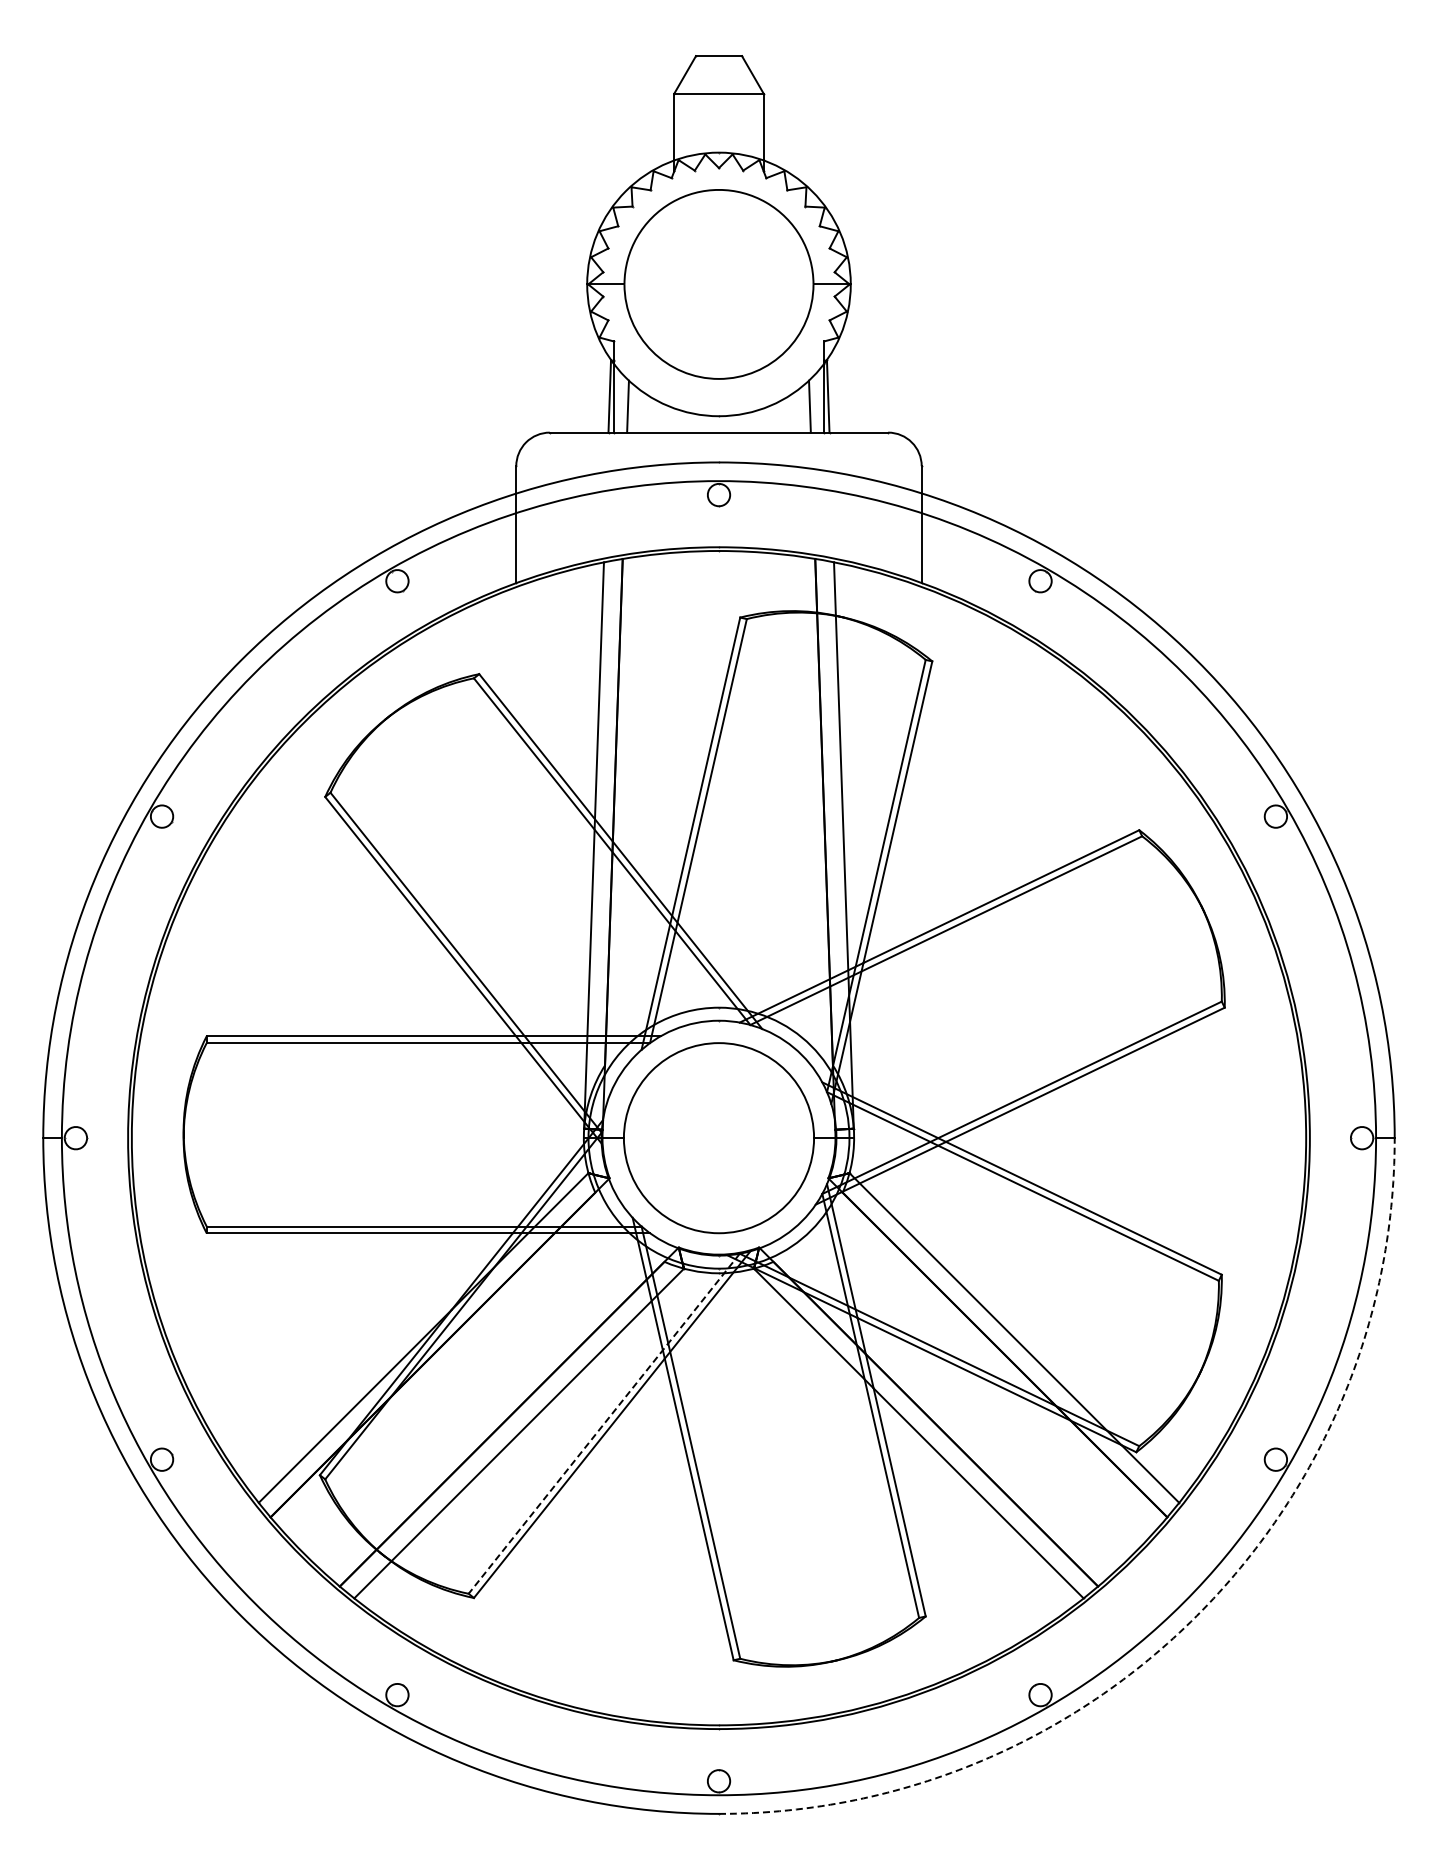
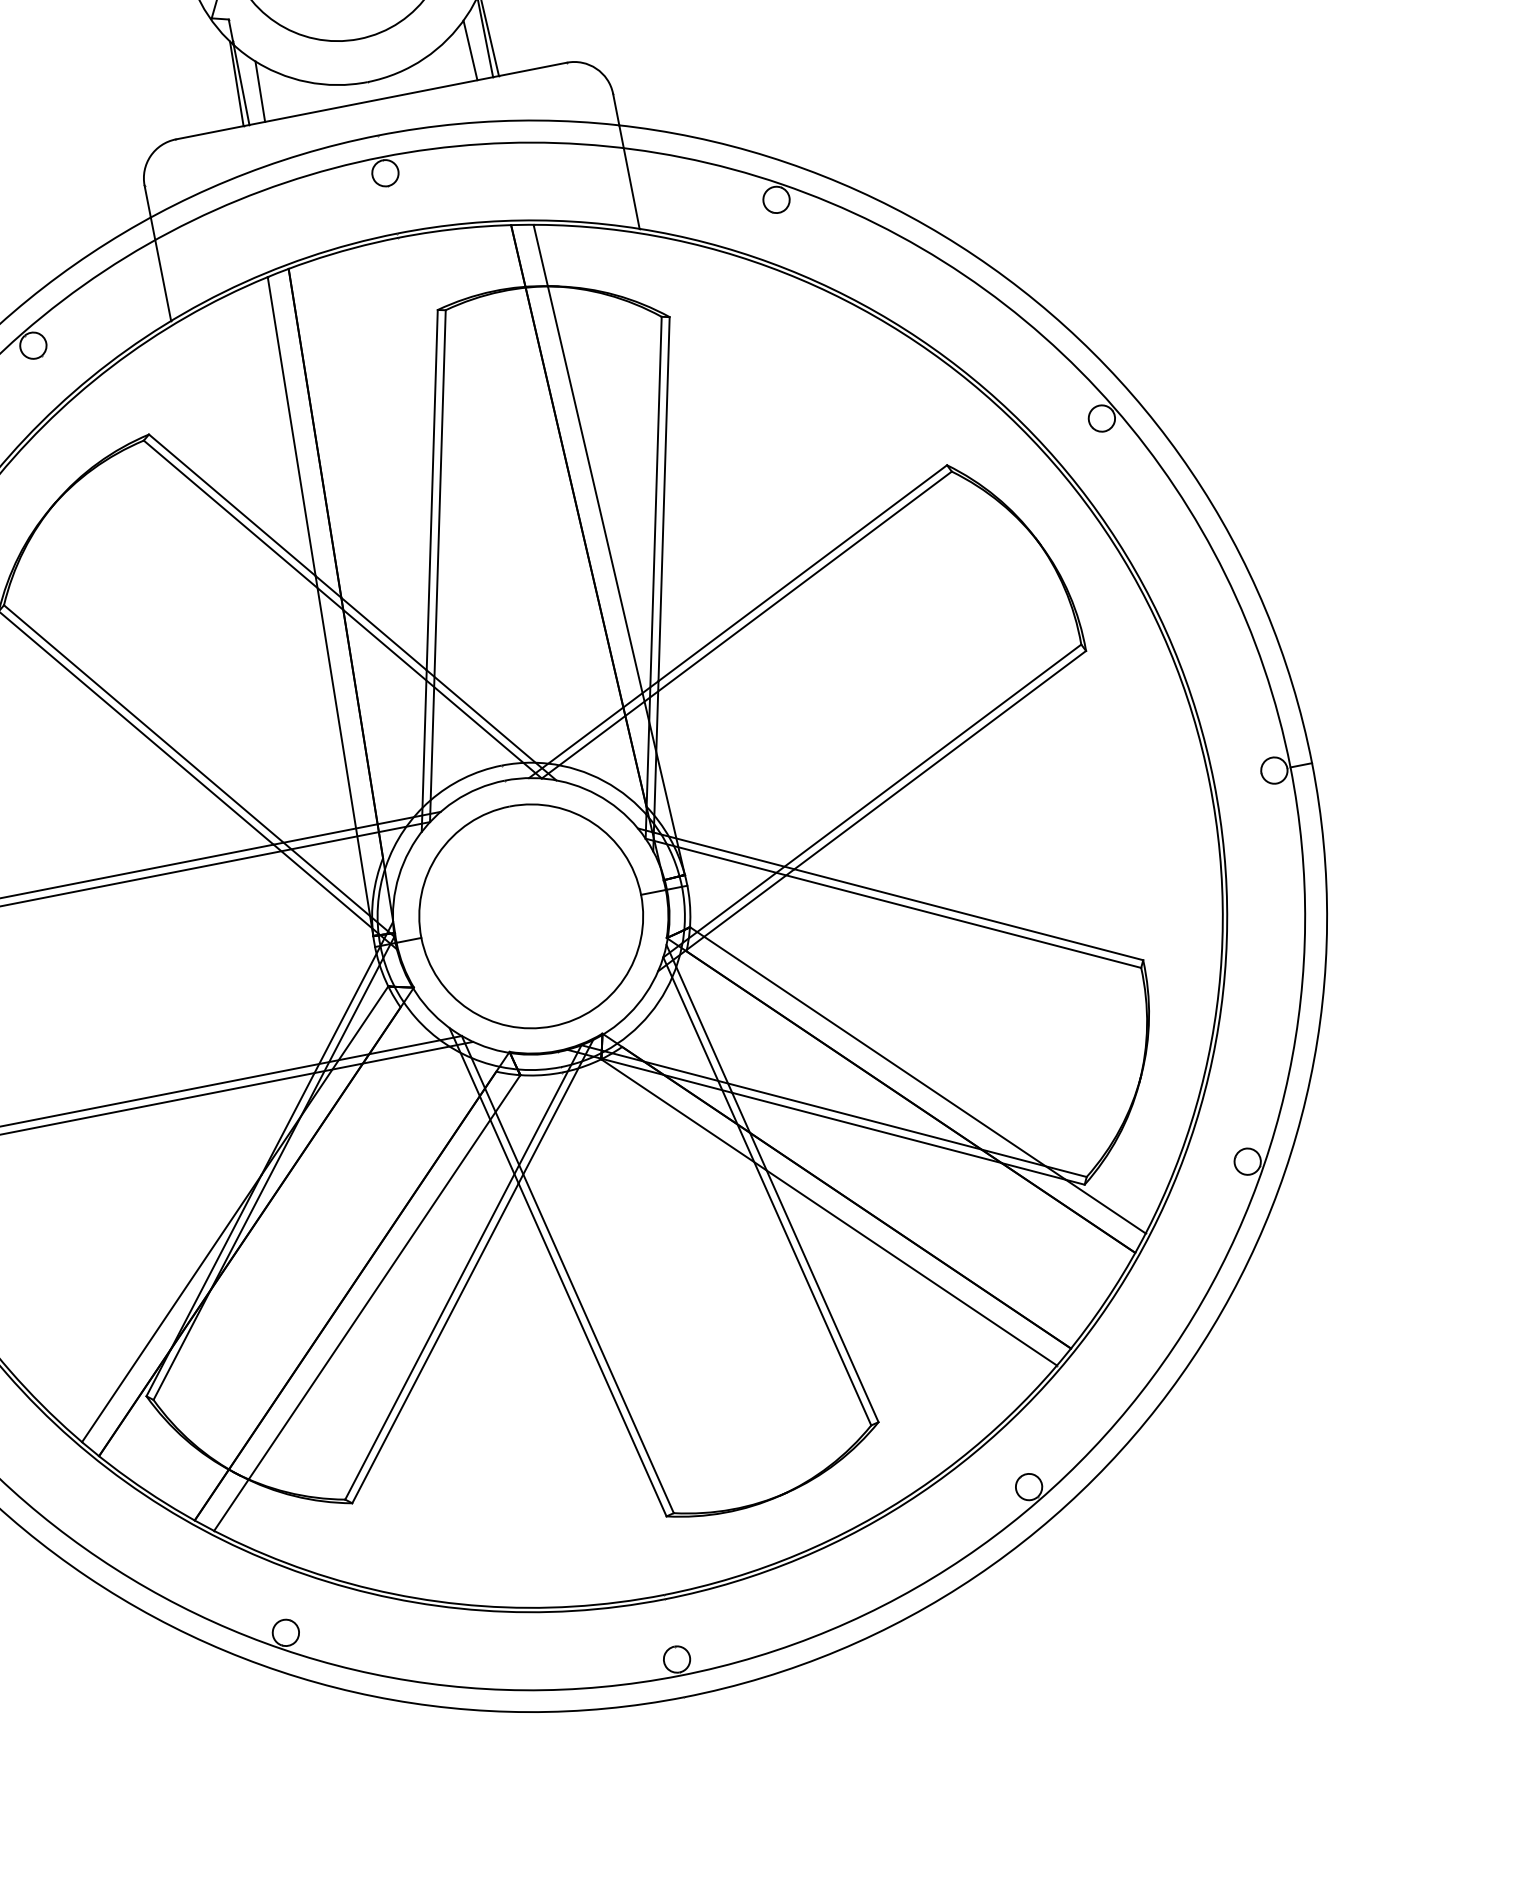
line: (603, 1424) -> (462, 1273), dashed -> solid
arc: (1196, 1615) -> (1191, 1359), dashed -> solid

